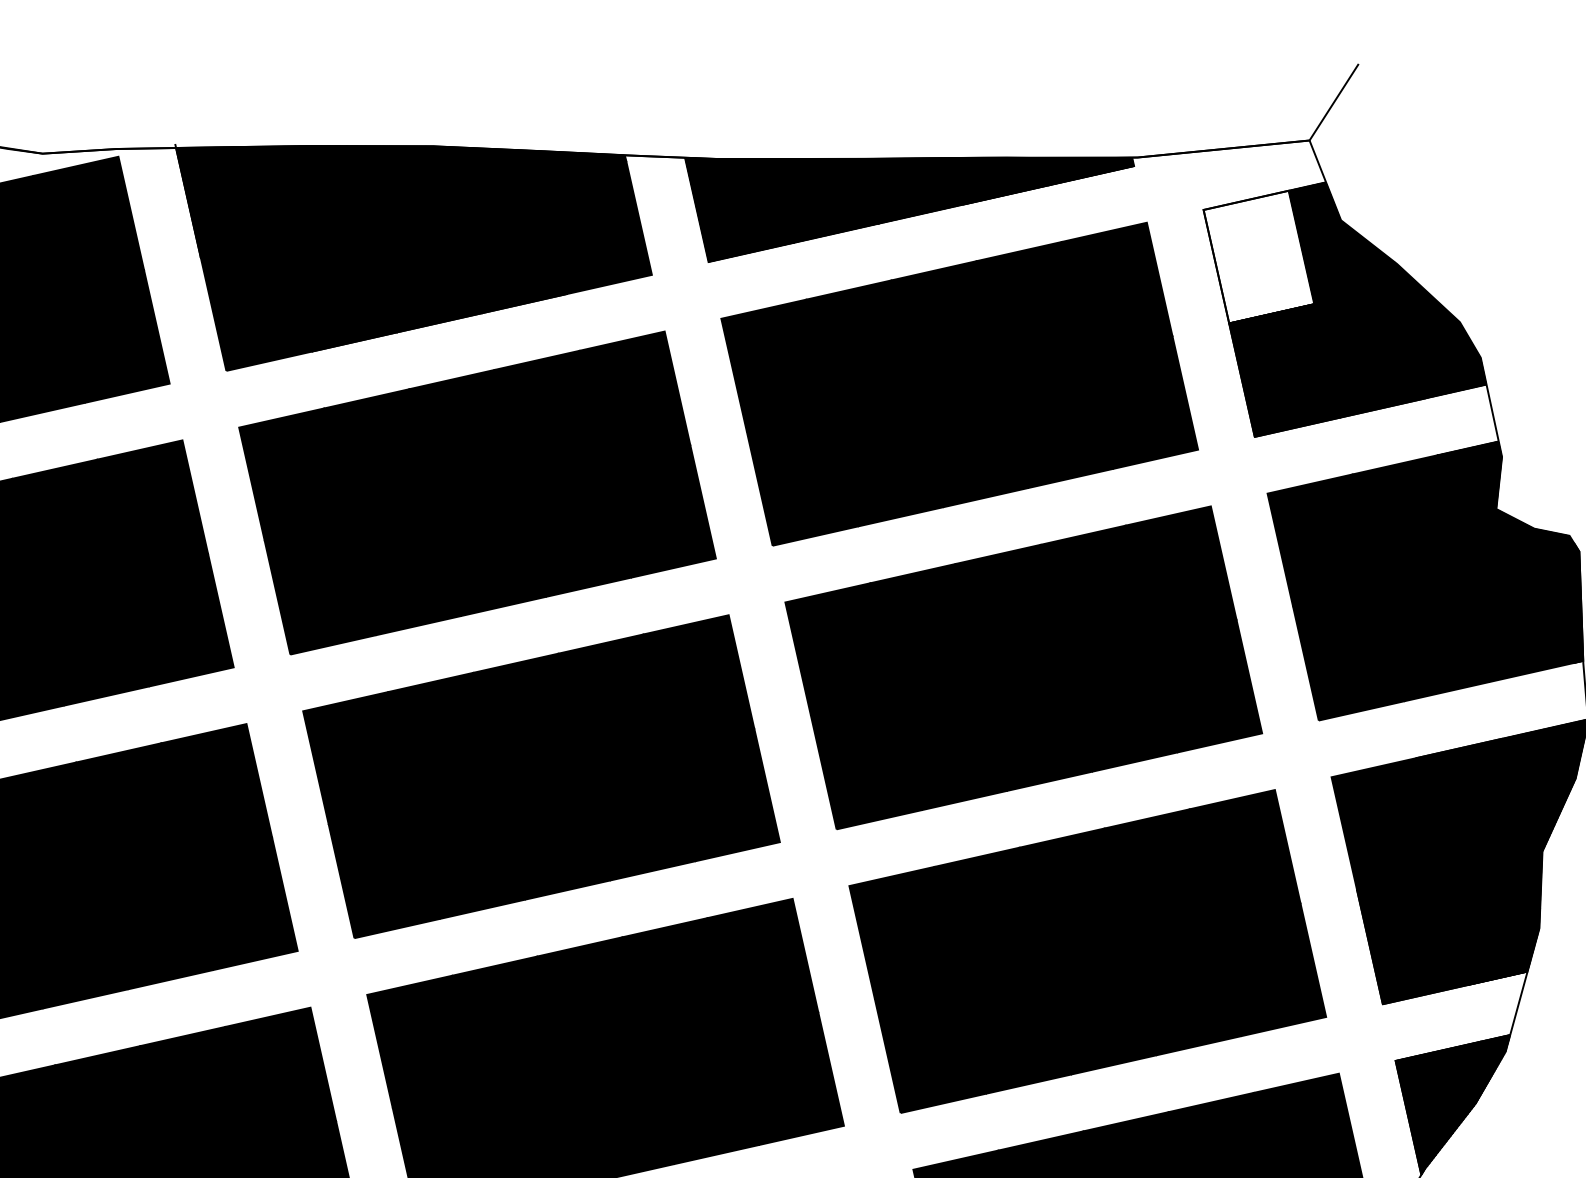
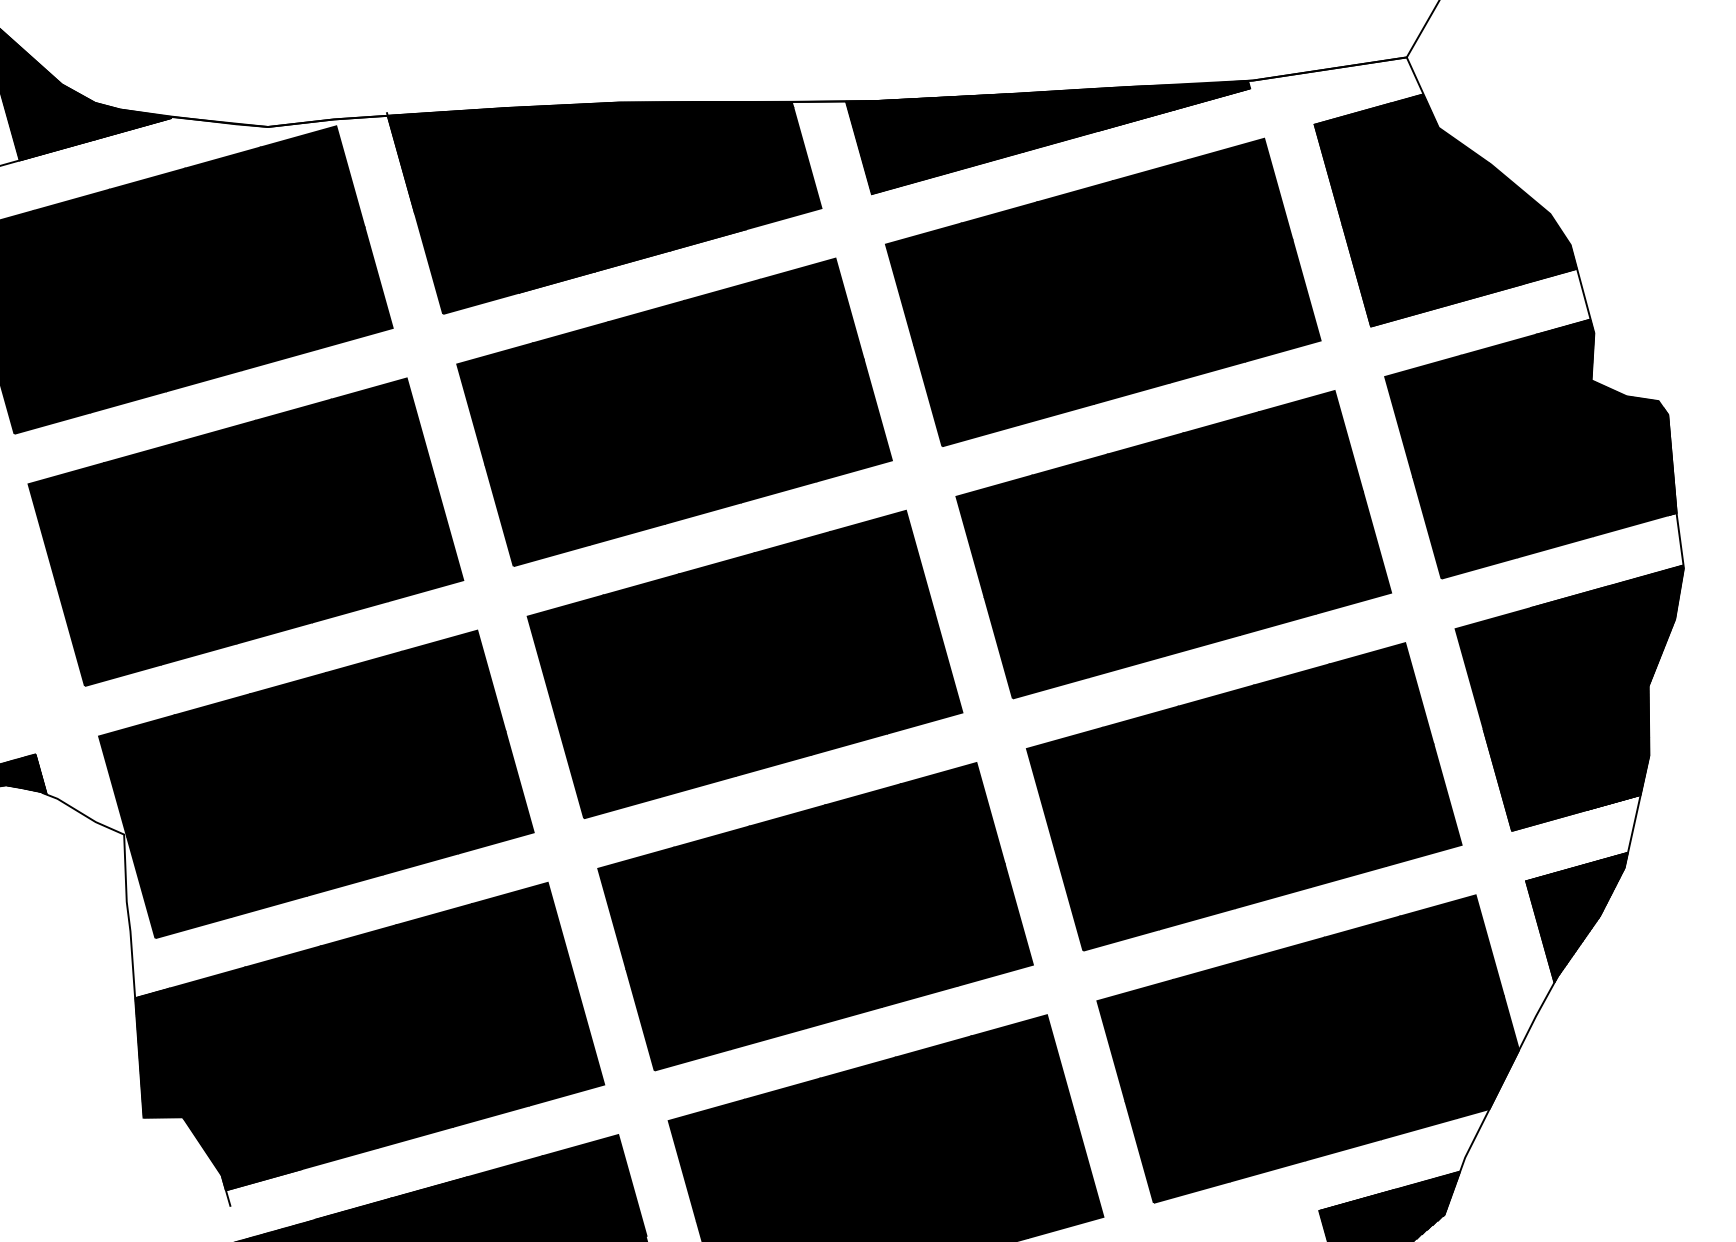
fill: (1258, 256) -> (1366, 164), added

